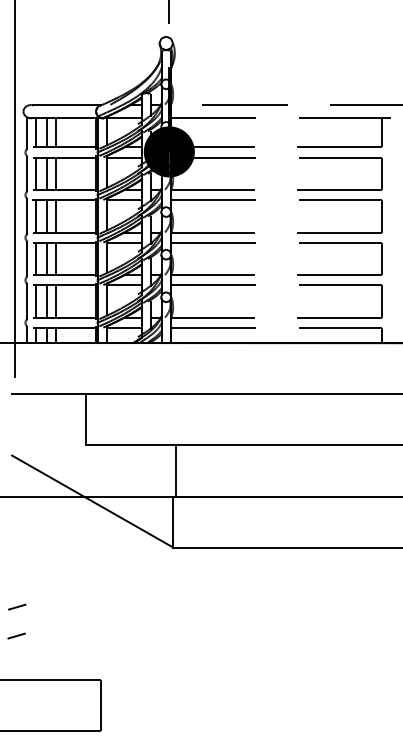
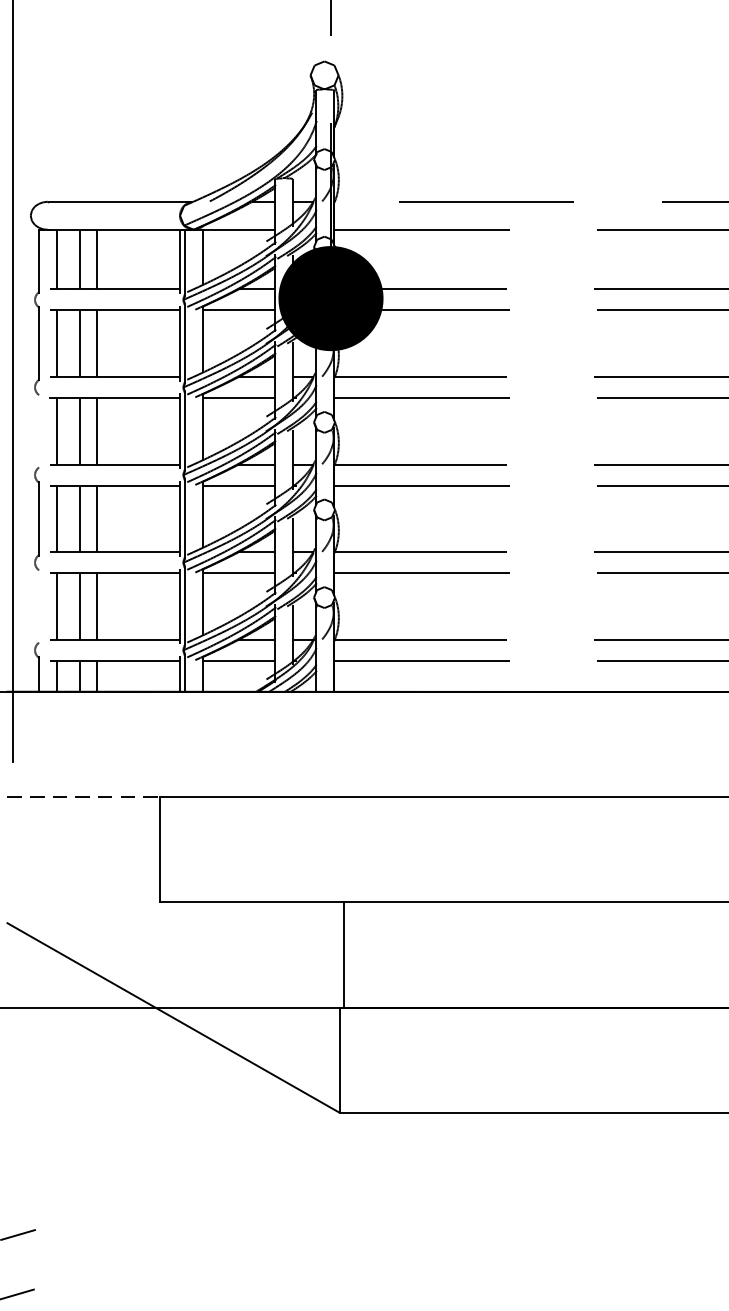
line: (27, 216) -> (39, 431), removed
line: (27, 301) -> (39, 606), removed
line: (49, 394) -> (84, 797), solid -> dashed

